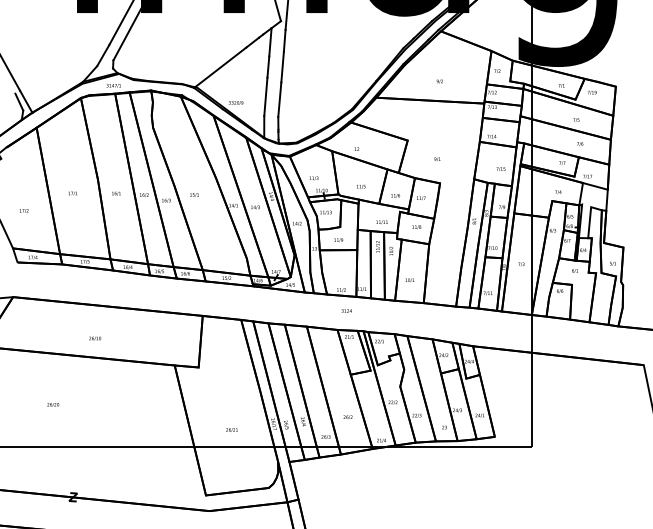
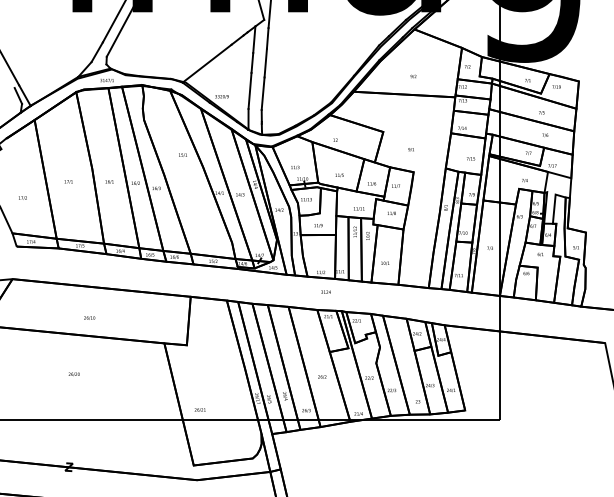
text: (193, 194) -> (182, 154), moved
text: (52, 403) -> (73, 373), moved
text: (348, 416) -> (322, 376), moved
text: (231, 429) -> (199, 409), moved

